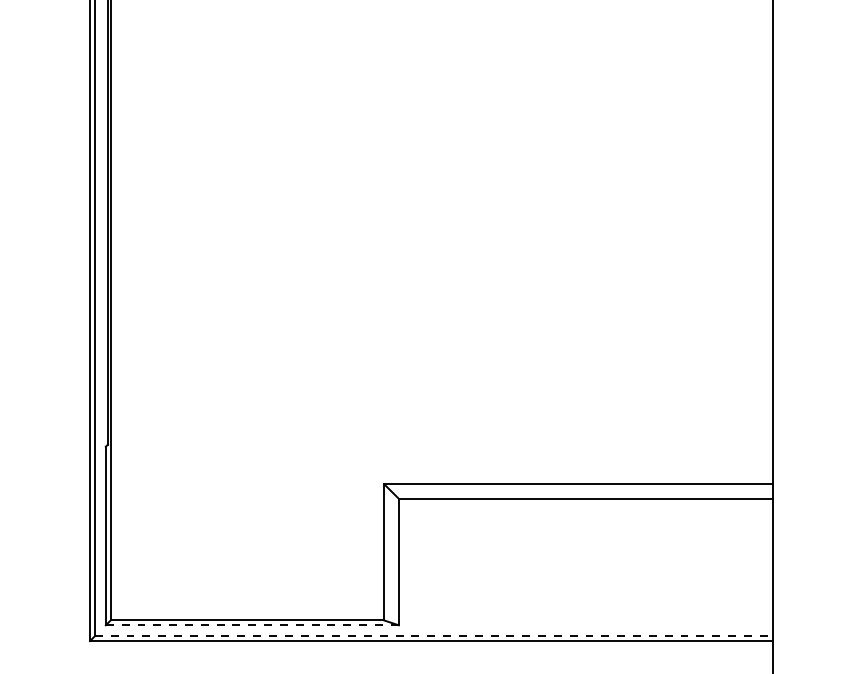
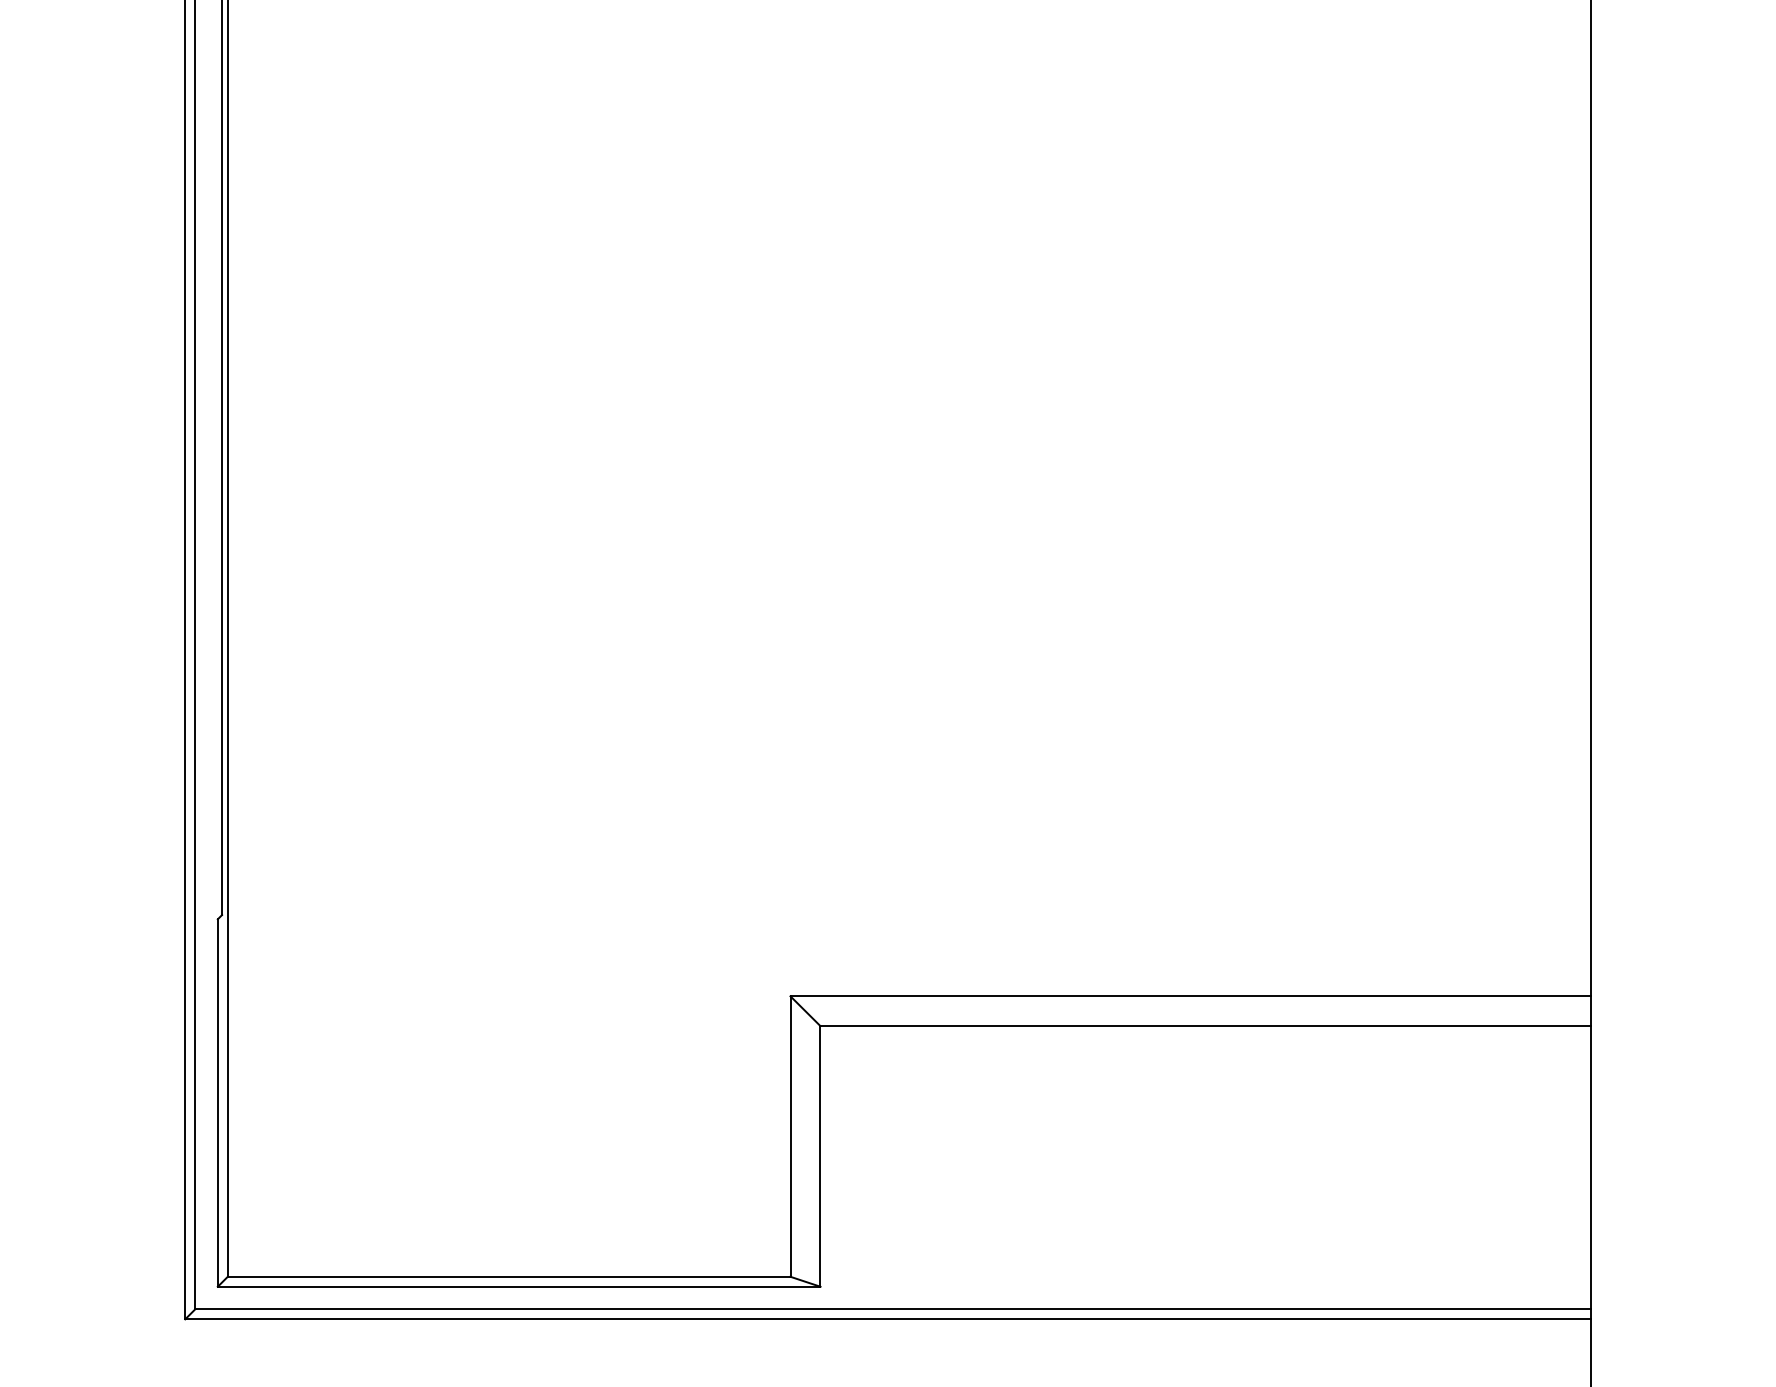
line: (251, 625) -> (517, 1287), dashed -> solid
line: (434, 636) -> (894, 1309), dashed -> solid

